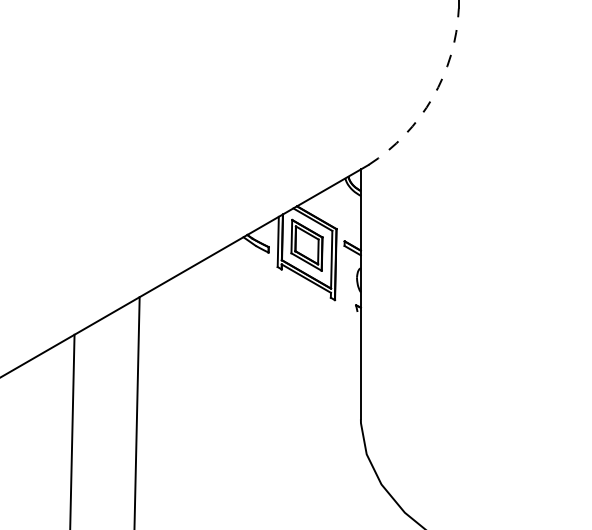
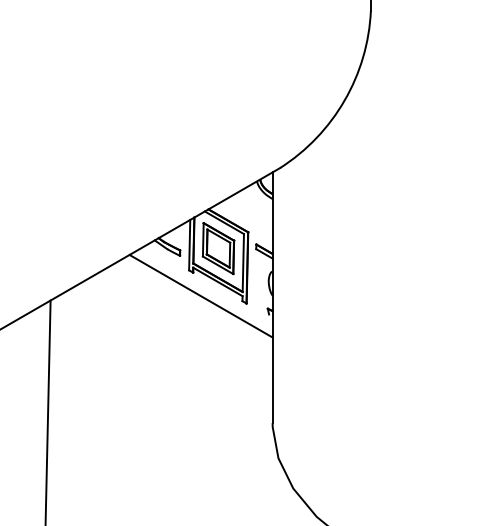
arc: (432, 97) -> (344, 100), dashed -> solid
line: (289, 292) -> (200, 295), added

